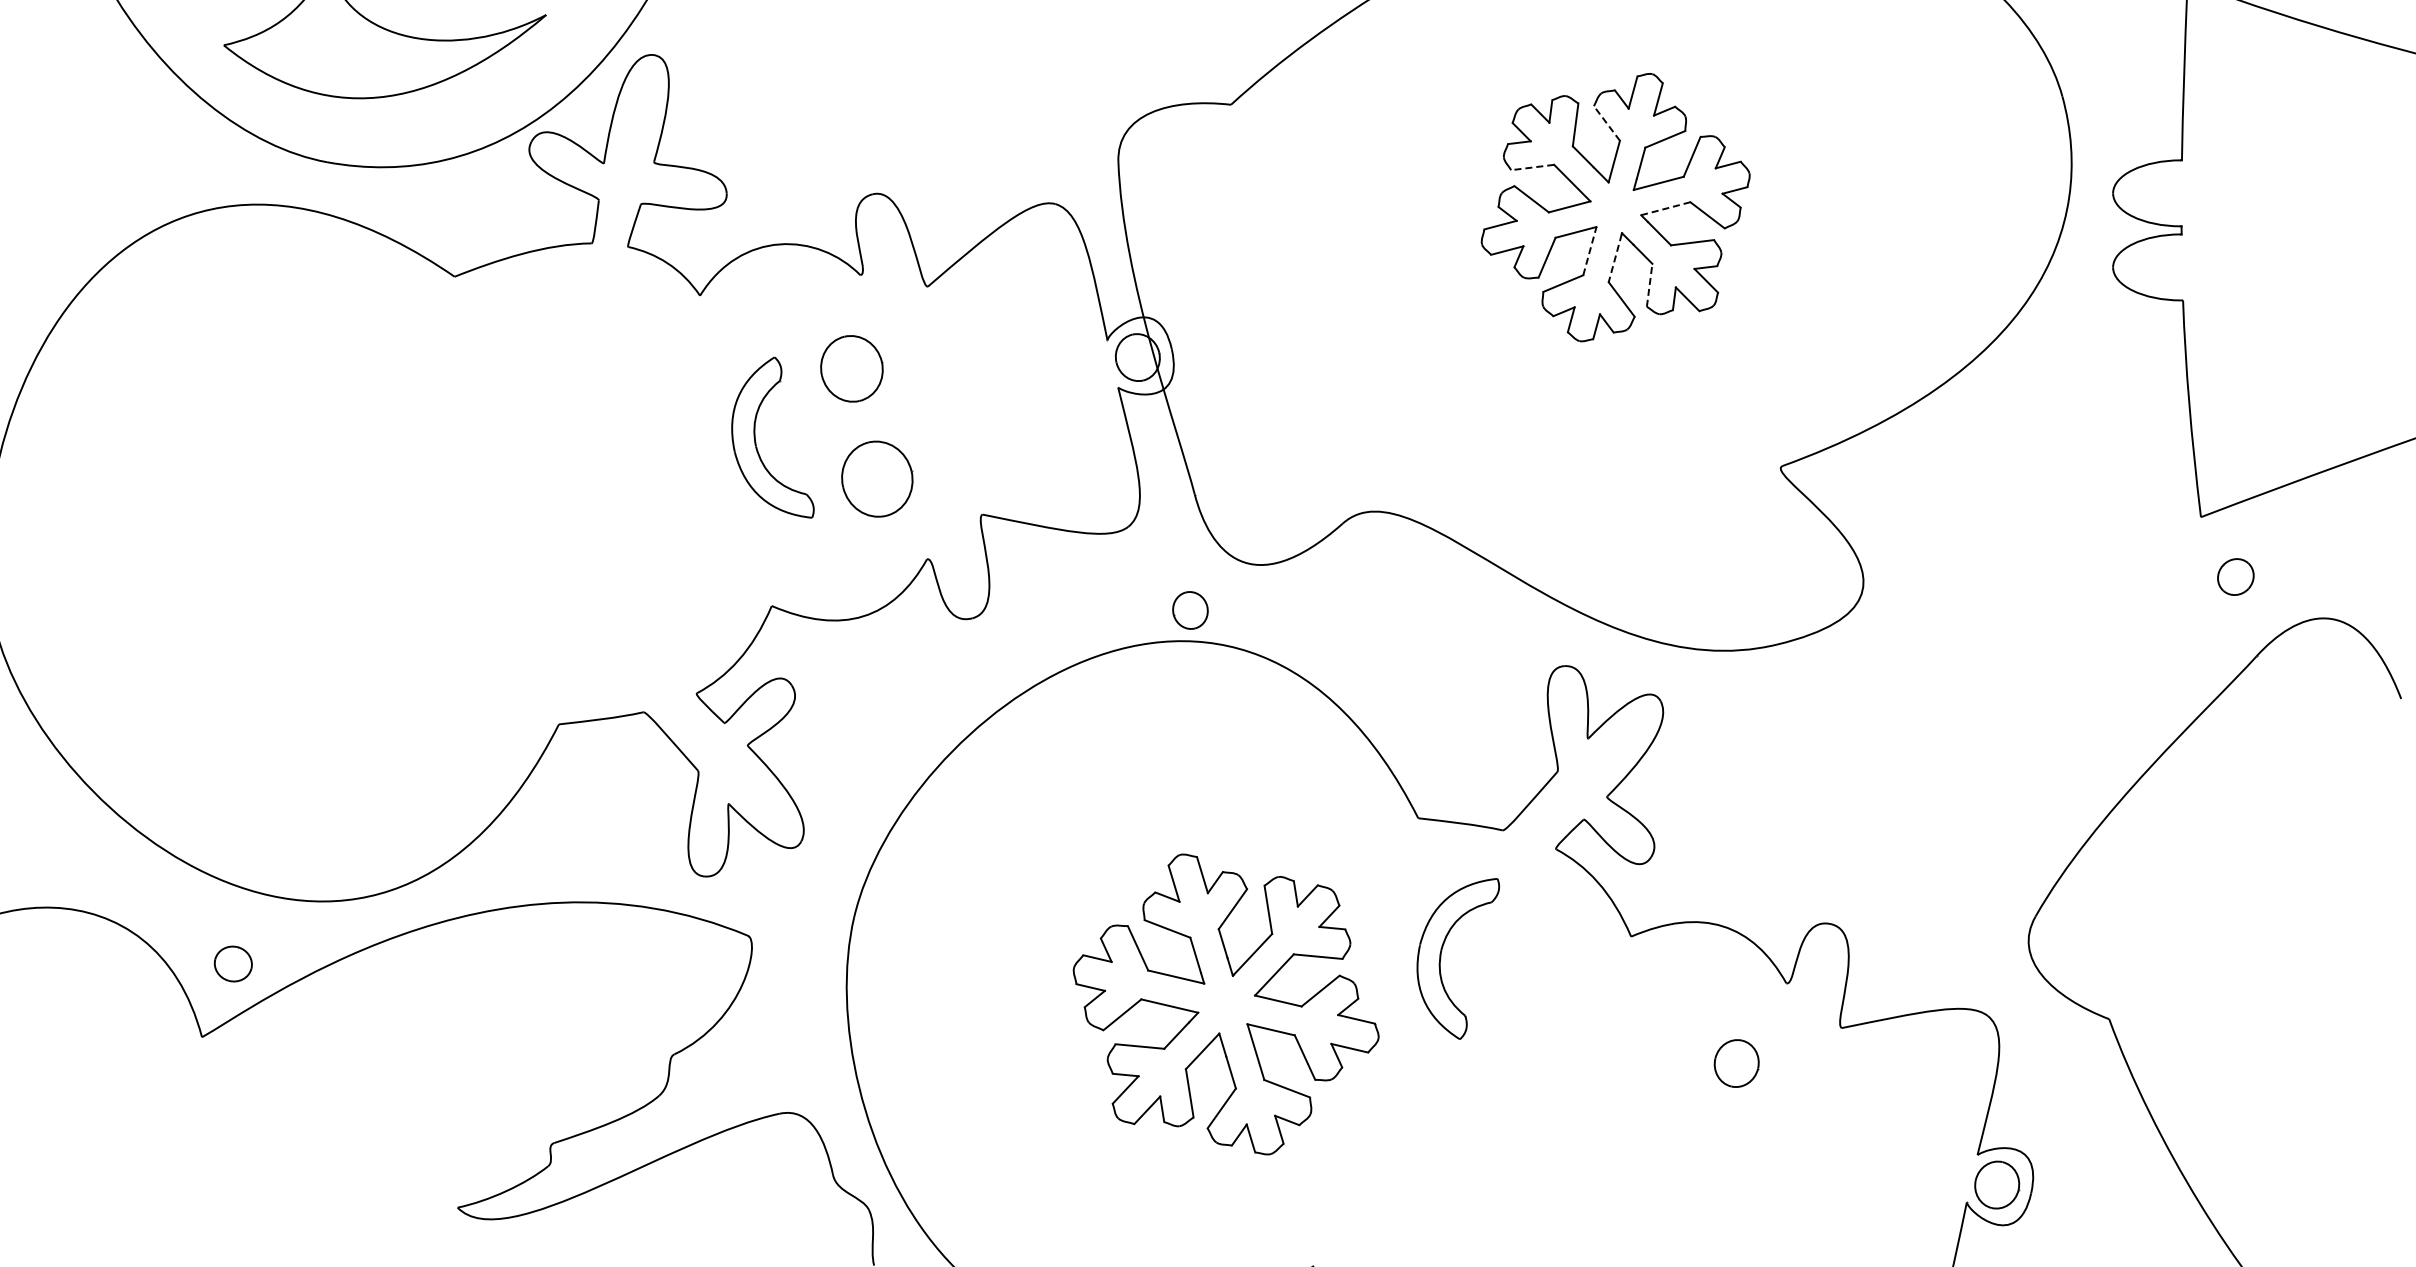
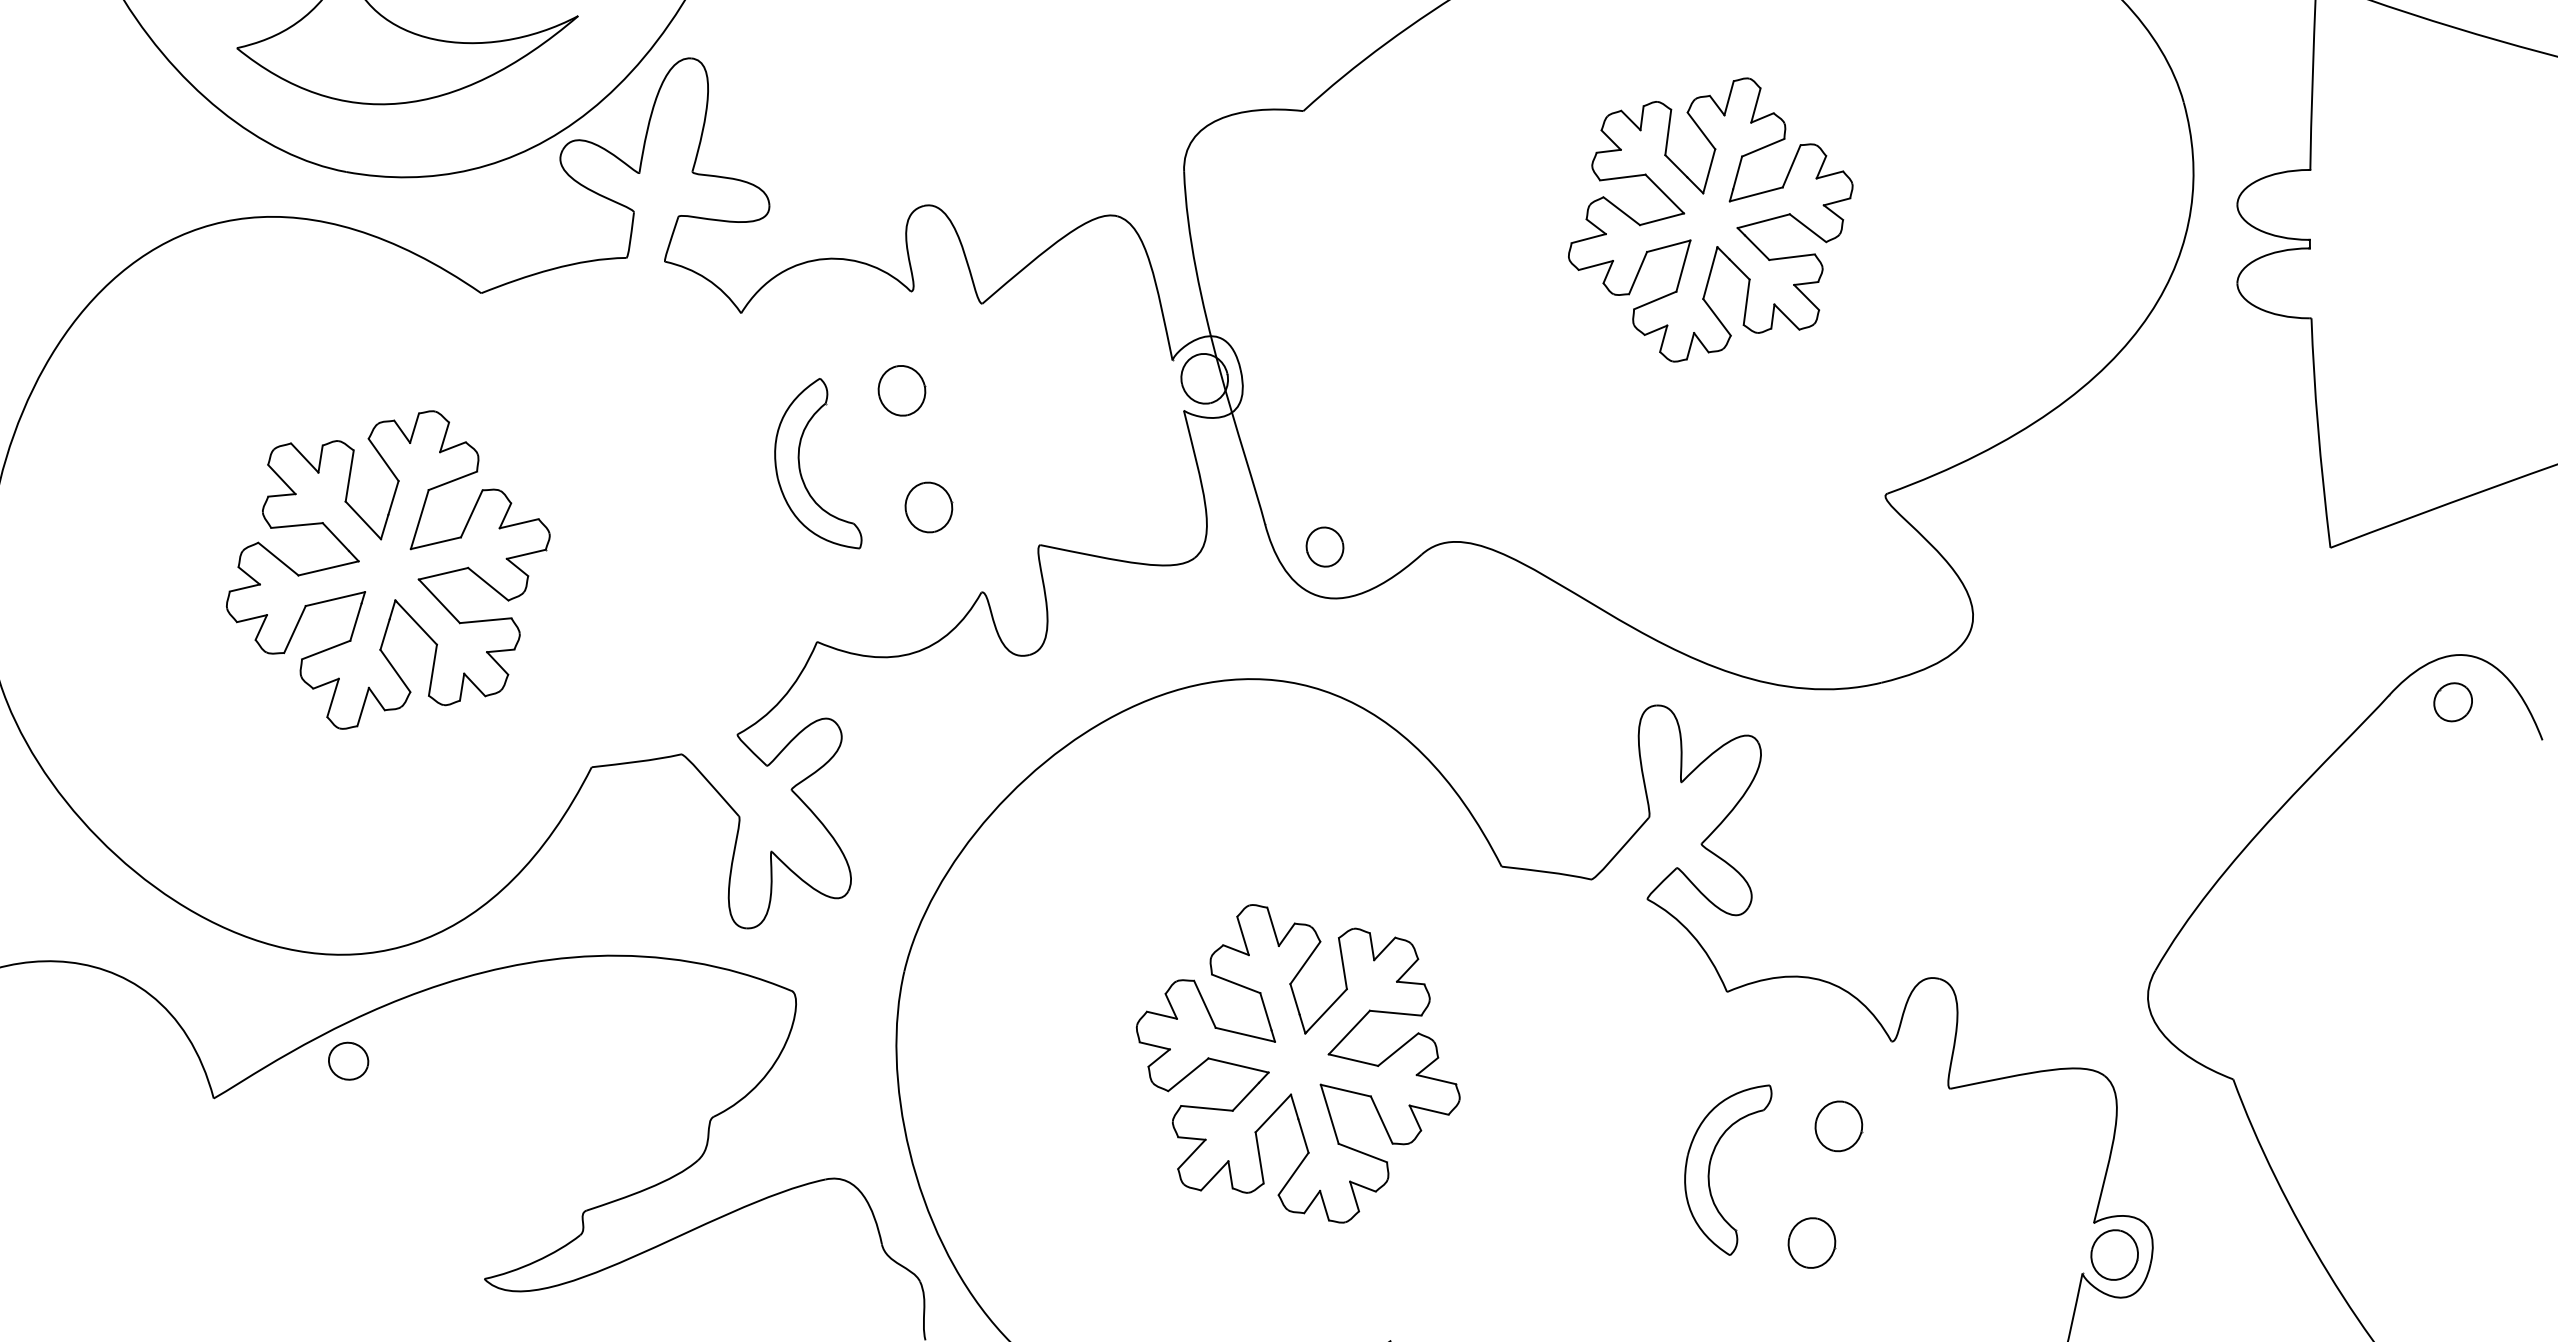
line: (1606, 123) -> (1700, 130), dashed -> solid
line: (1532, 167) -> (1622, 177), dashed -> solid
line: (1665, 208) -> (1763, 220), dashed -> solid
line: (1590, 250) -> (1684, 265), dashed -> solid
line: (1615, 258) -> (1710, 273), dashed -> solid
line: (1649, 285) -> (1746, 302), dashed -> solid
part: (851, 368) -> (901, 390), size x0.71
part: (877, 478) -> (929, 506), size x0.62
part: (366, 537) -> (387, 569), added
part: (2235, 576) -> (2452, 701), moved
part: (1190, 610) -> (1325, 547), moved
part: (1441, 958) -> (1710, 1169), moved
part: (232, 963) -> (347, 1060), moved
part: (1711, 1173) -> (1812, 1242), added

